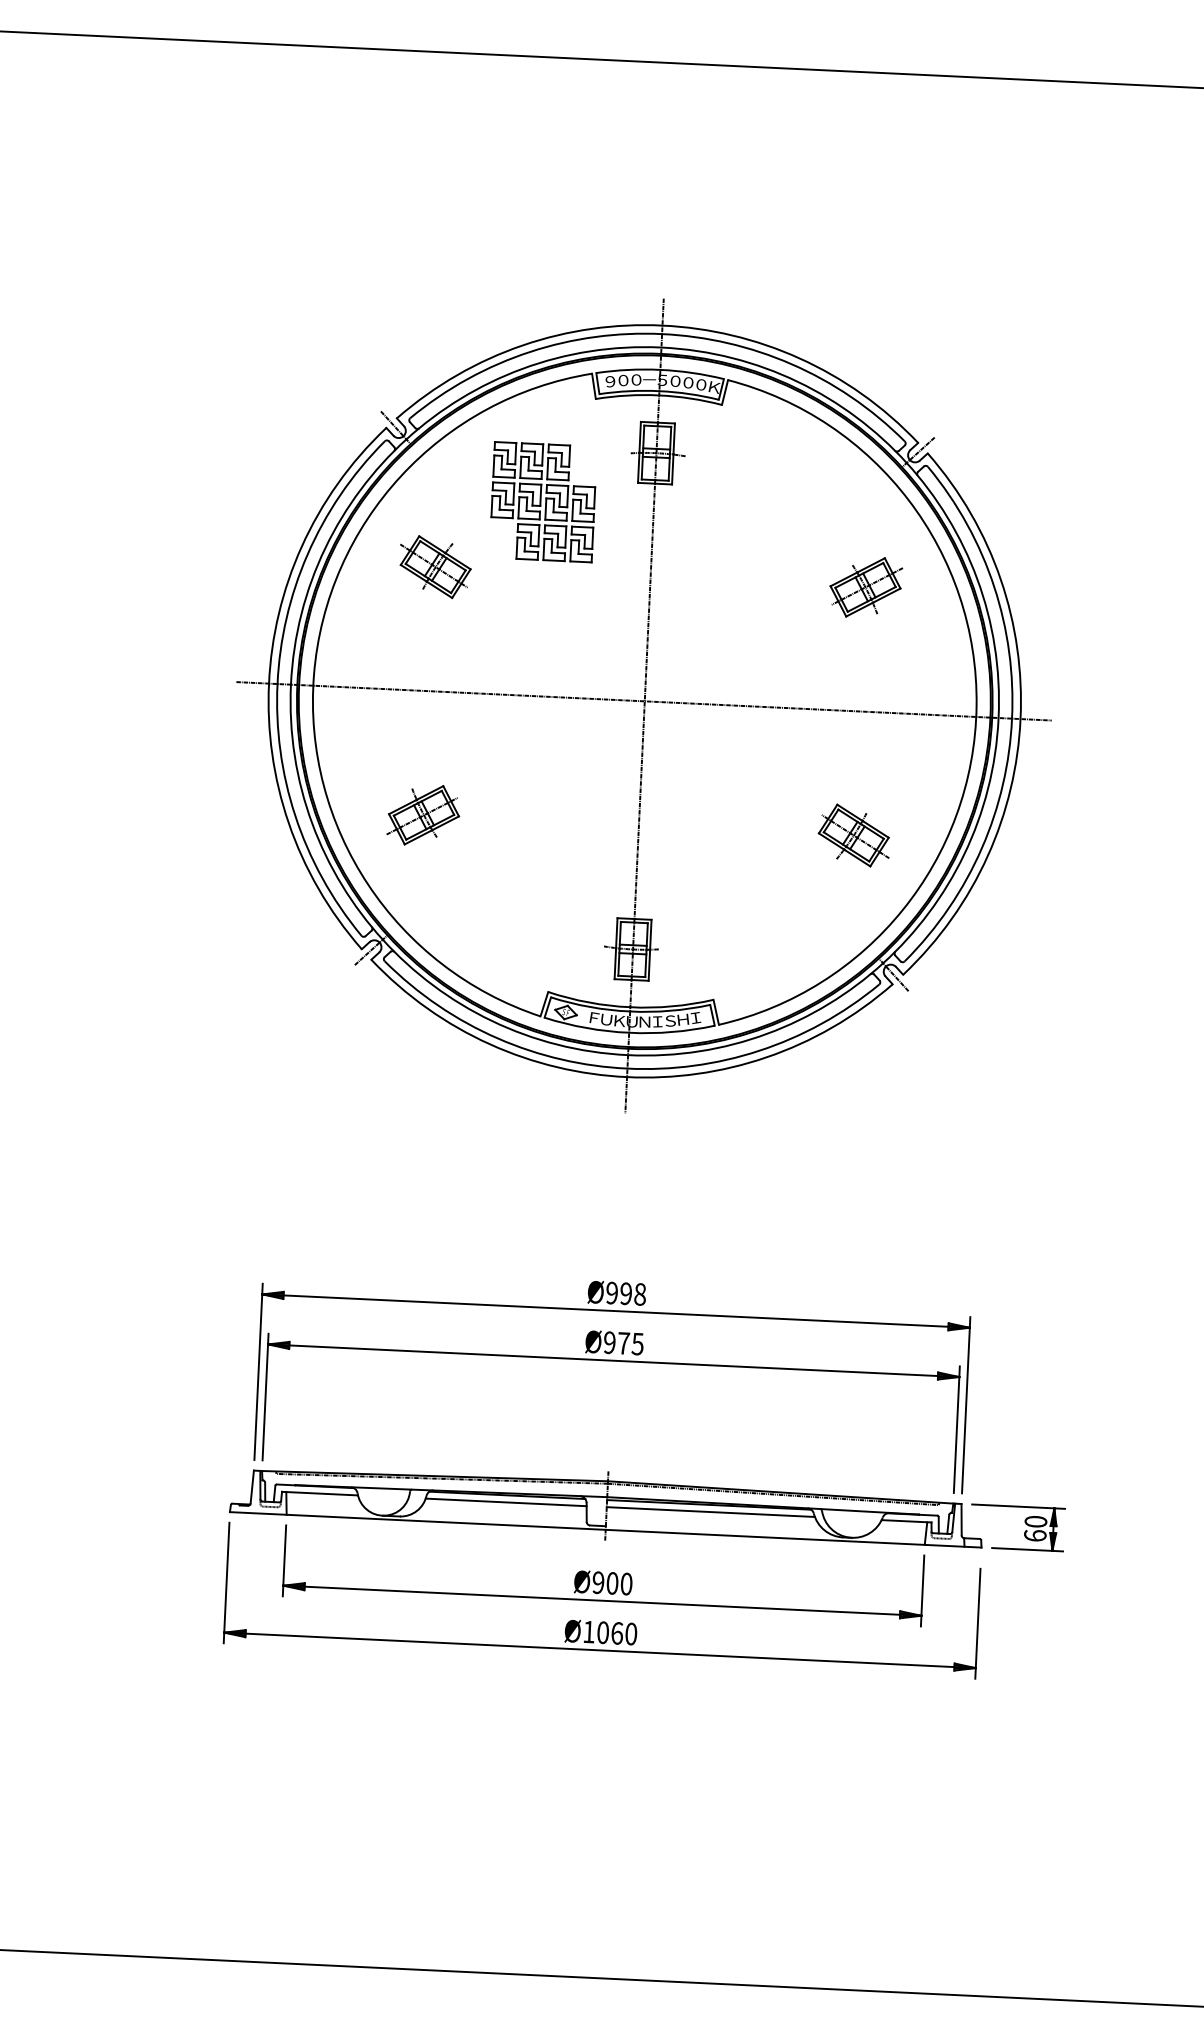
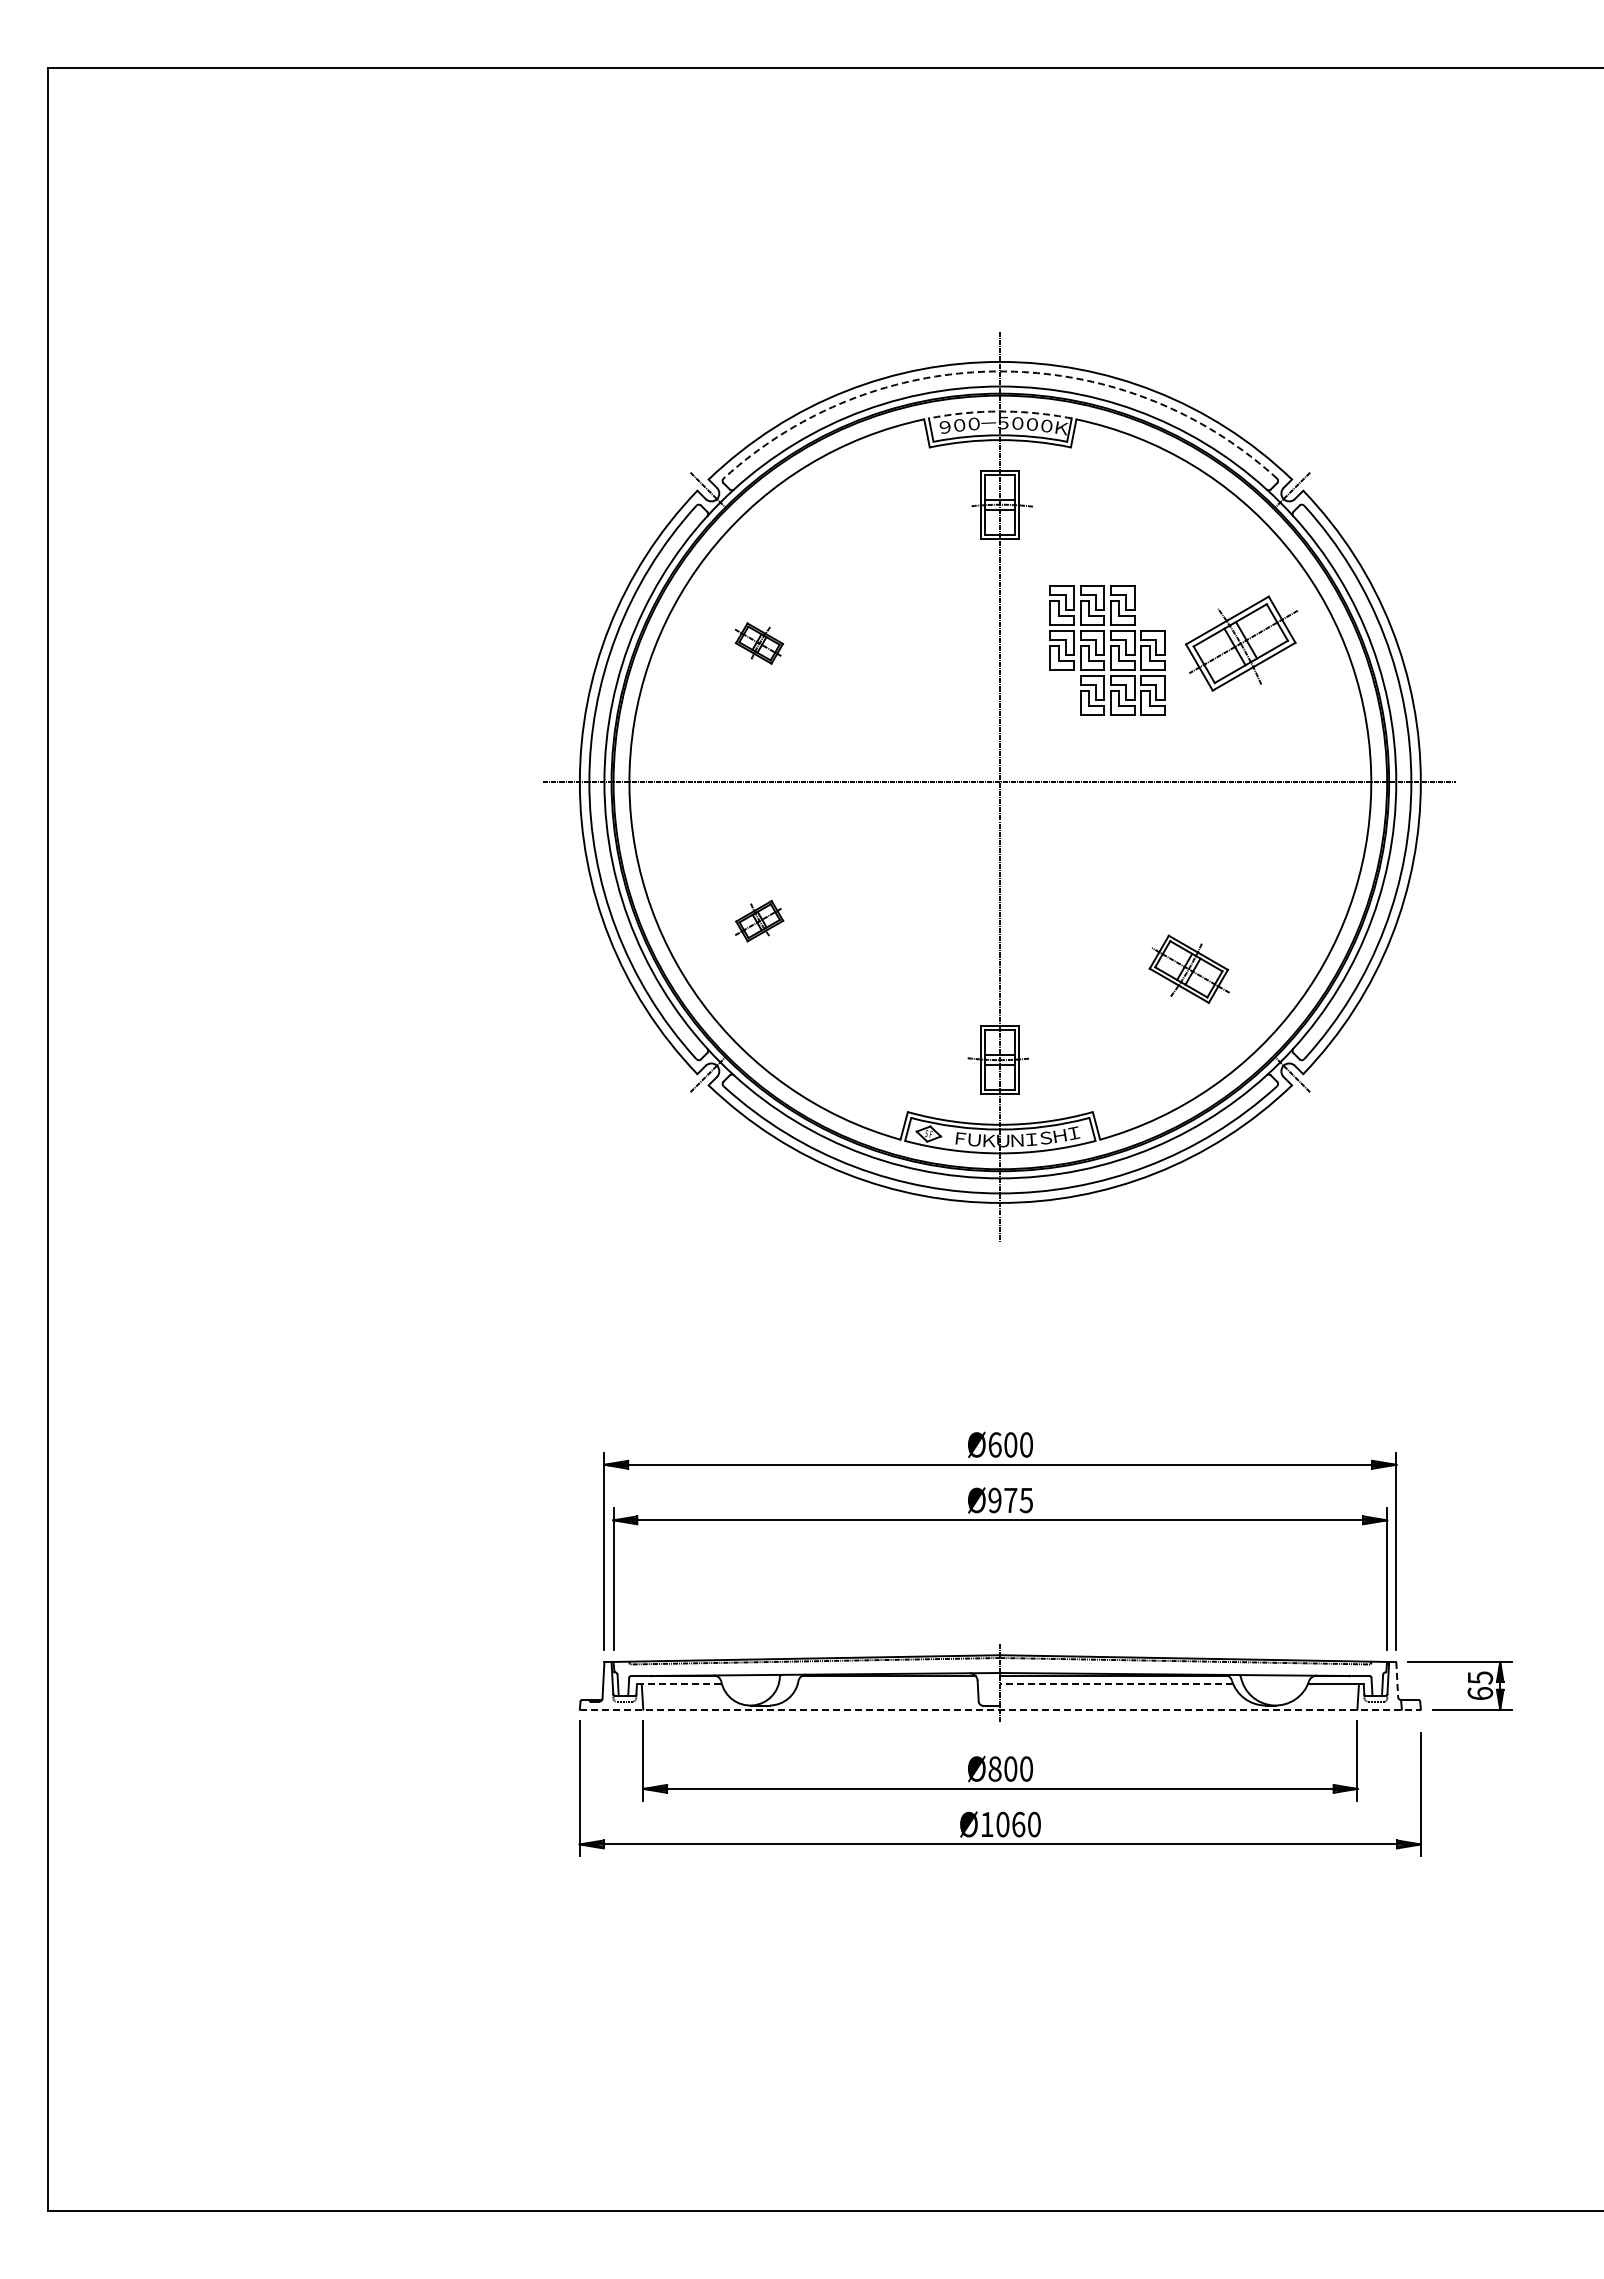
arc: (662, 334) -> (1000, 371), solid -> dashed
arc: (660, 369) -> (1000, 411), solid -> dashed
part: (543, 502) -> (1107, 650), moved
part: (434, 566) -> (758, 643), size x0.6
part: (865, 587) -> (1240, 643), size x1.4
part: (423, 814) -> (759, 920), size x0.6
part: (853, 834) -> (1188, 968), moved
text: (625, 1293) -> (1010, 1444), Ø998 -> Ø600
line: (320, 1493) -> (679, 1684), solid -> dashed
line: (505, 1502) -> (887, 1684), removed
line: (710, 1512) -> (1116, 1684), solid -> dashed
line: (961, 1519) -> (1397, 1679), solid -> dashed
text: (1036, 1521) -> (1480, 1677), 60 -> 65
line: (605, 1529) -> (1000, 1709), solid -> dashed
text: (598, 1582) -> (994, 1768), Ø900 -> Ø800

